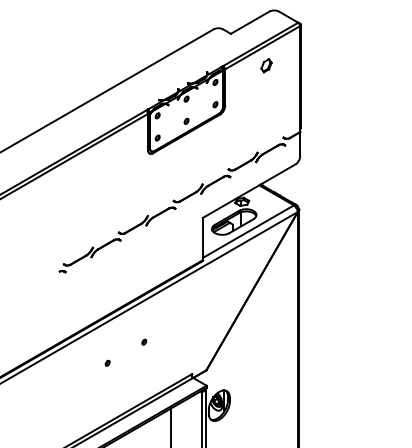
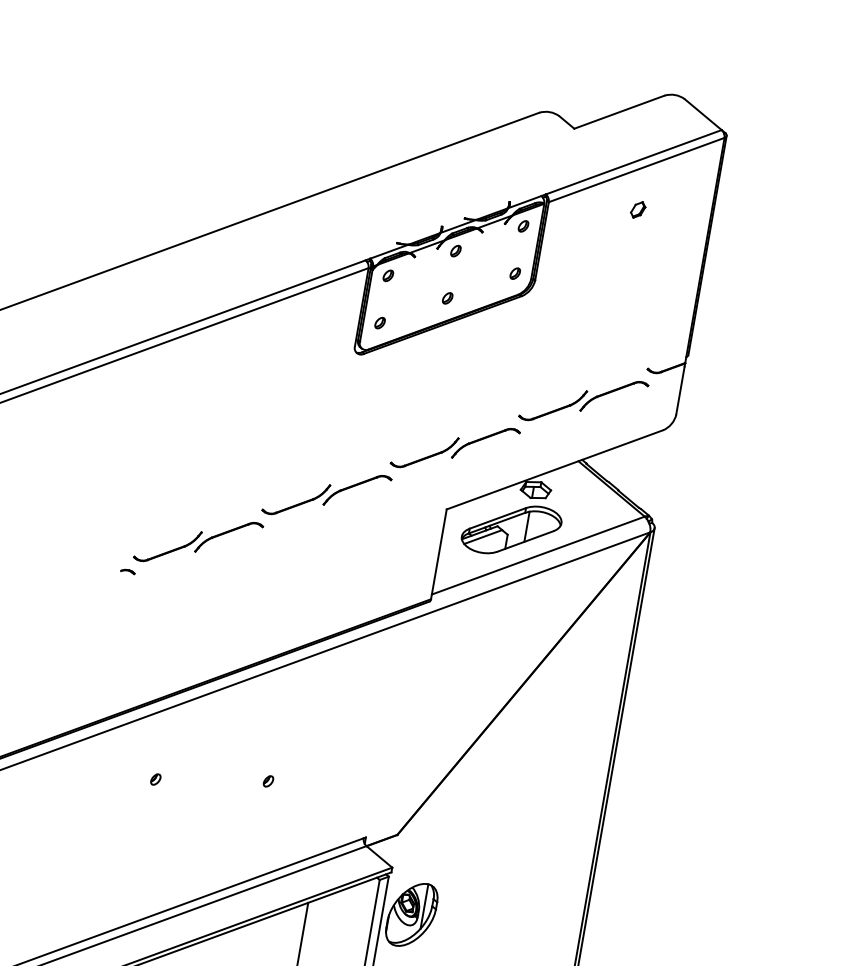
part: (266, 65) -> (638, 209), size x0.6
part: (144, 341) -> (269, 779), moved
part: (107, 362) -> (155, 777), moved

